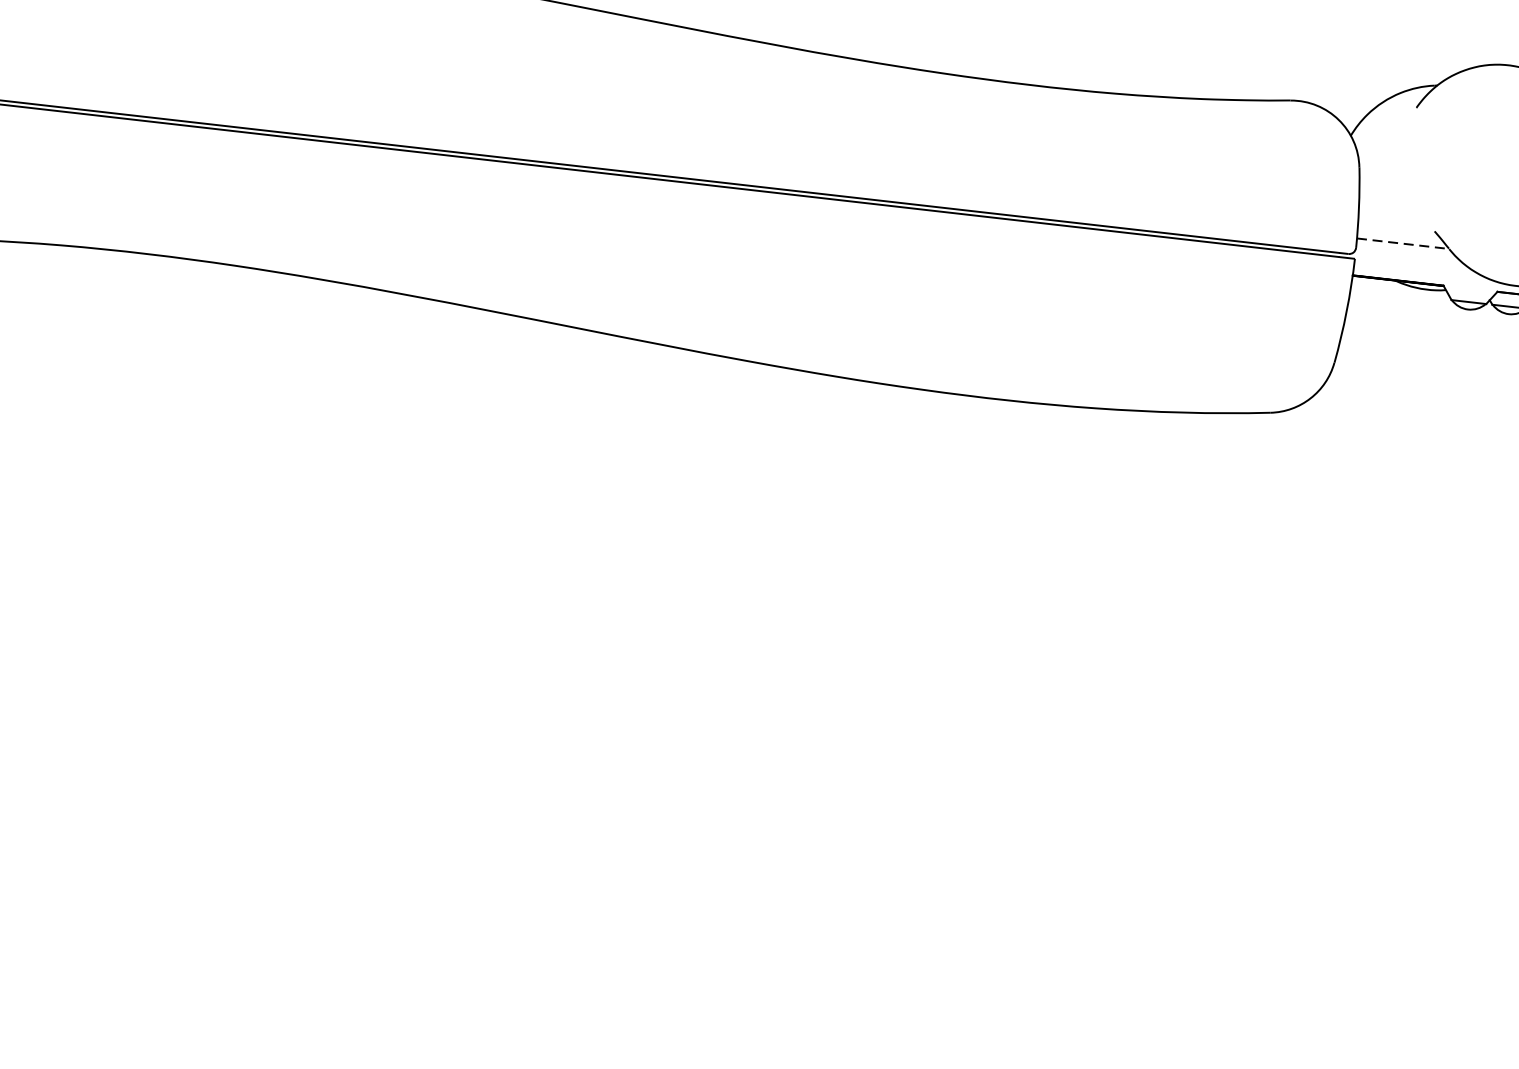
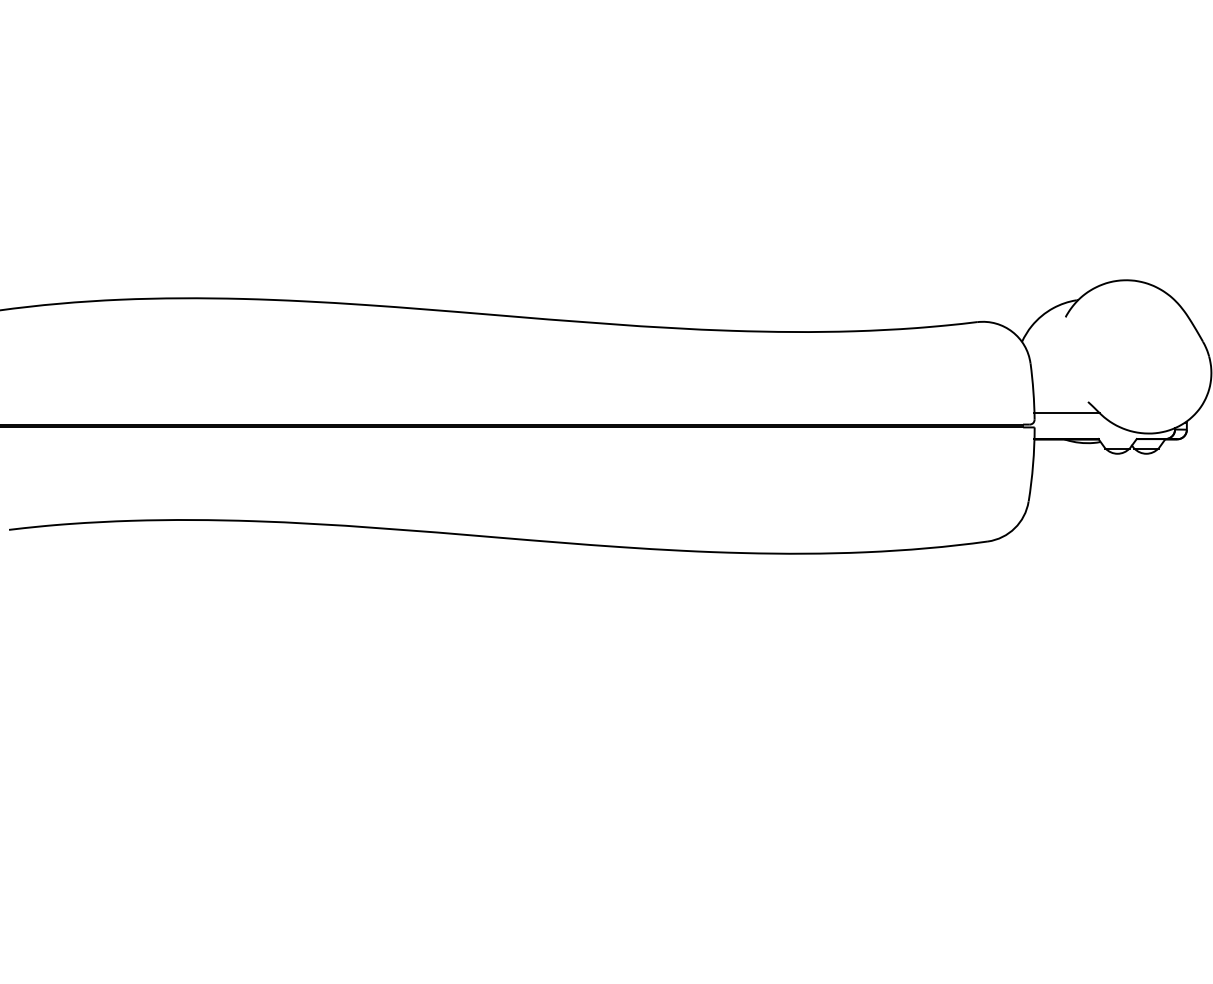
line: (1403, 244) -> (1067, 413), dashed -> solid

